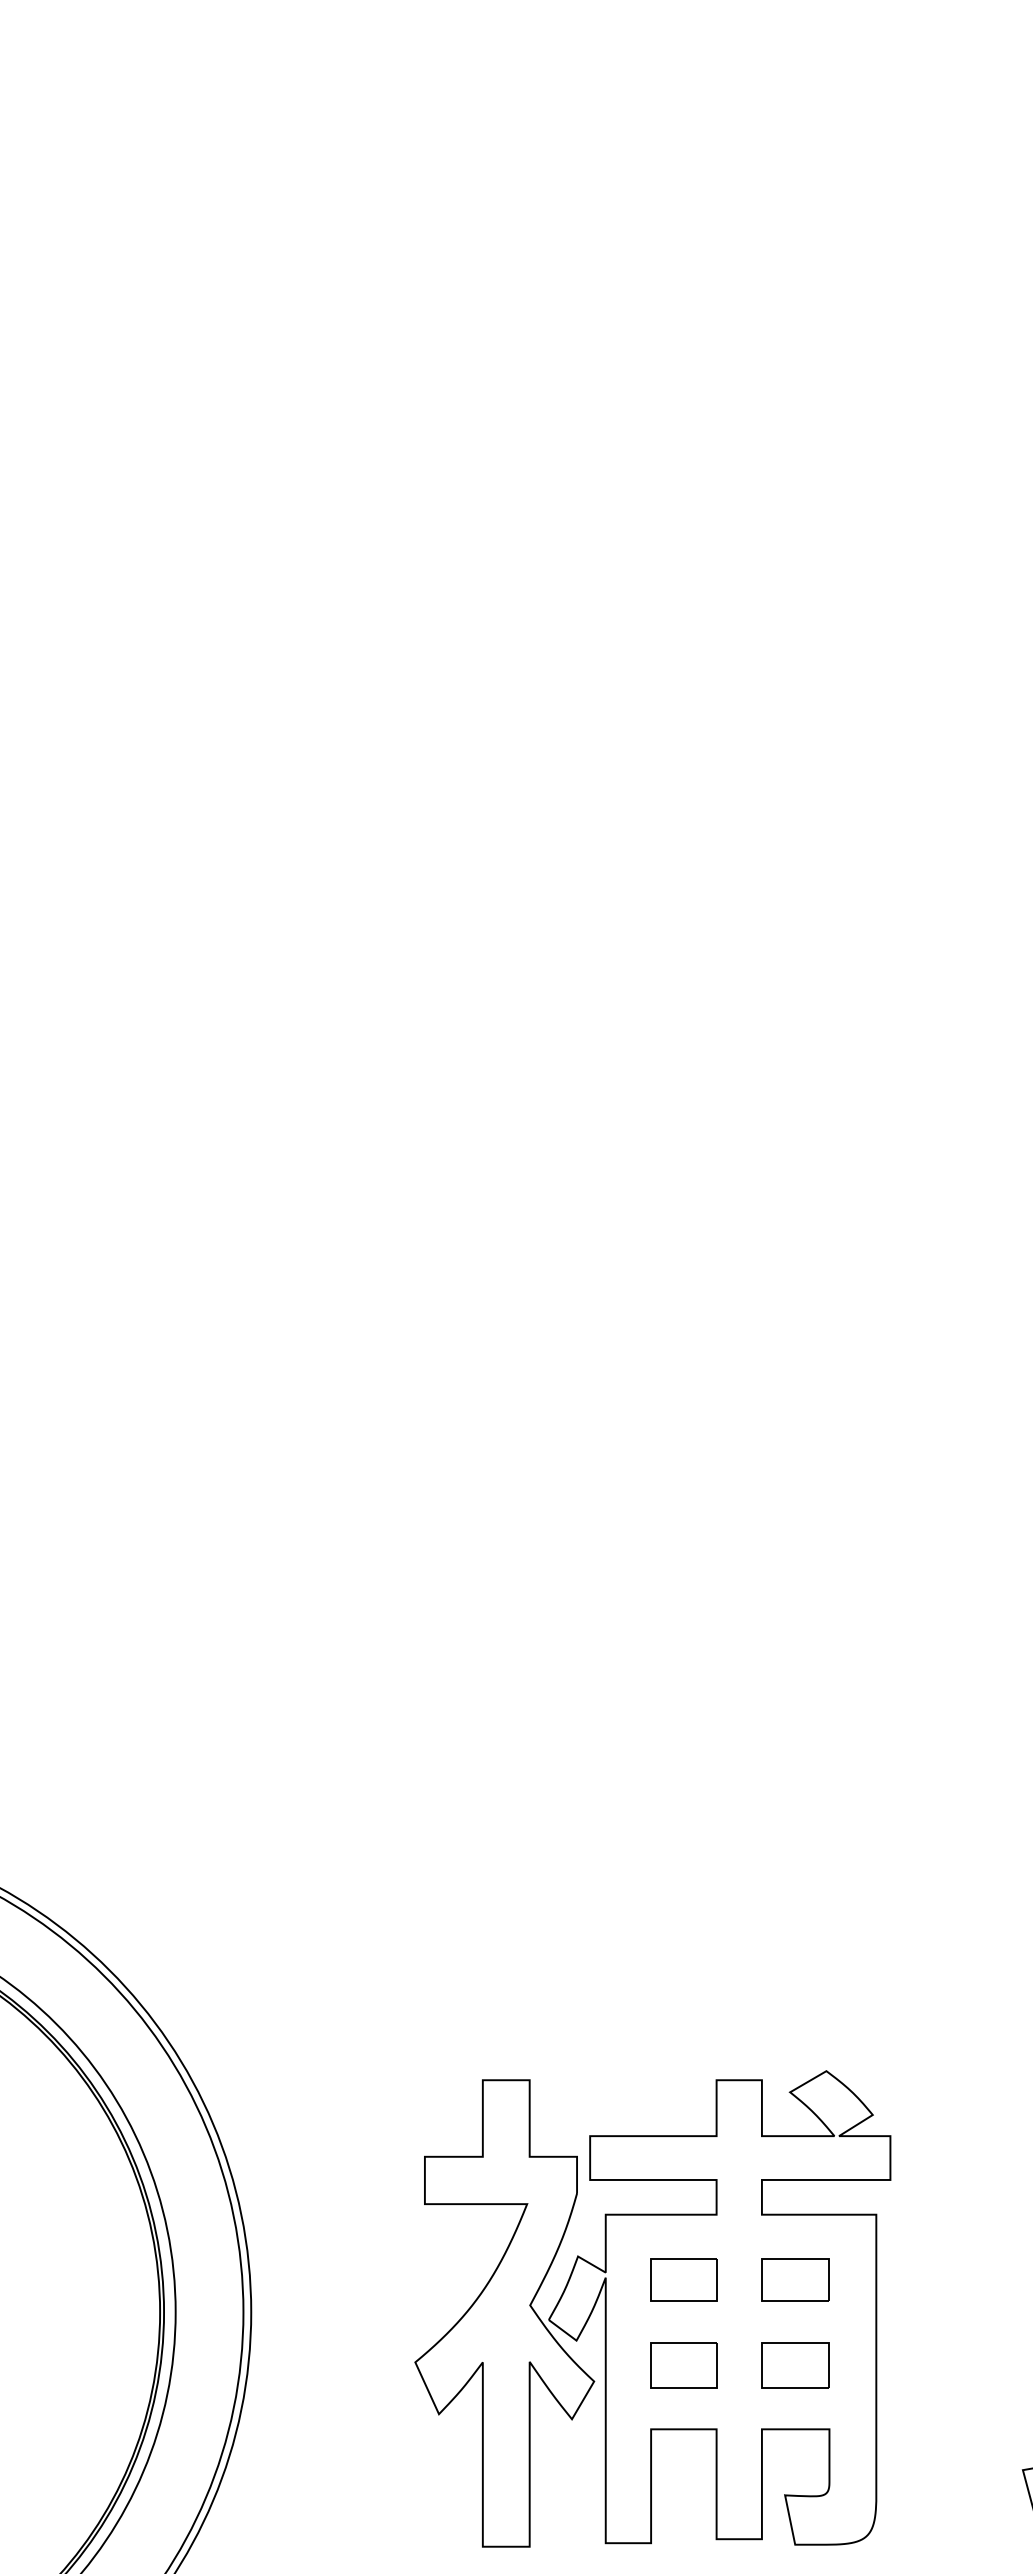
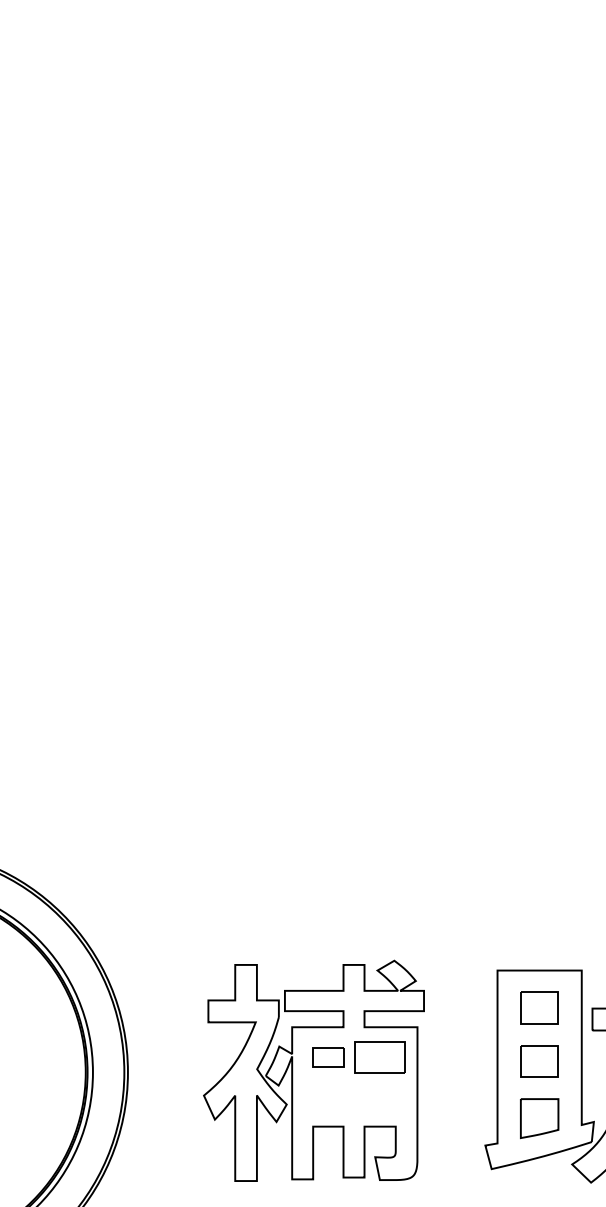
part: (796, 2280) -> (380, 1057), size x1.6
part: (684, 2364) -> (328, 1096), removed
part: (796, 2364) -> (380, 1096), removed

